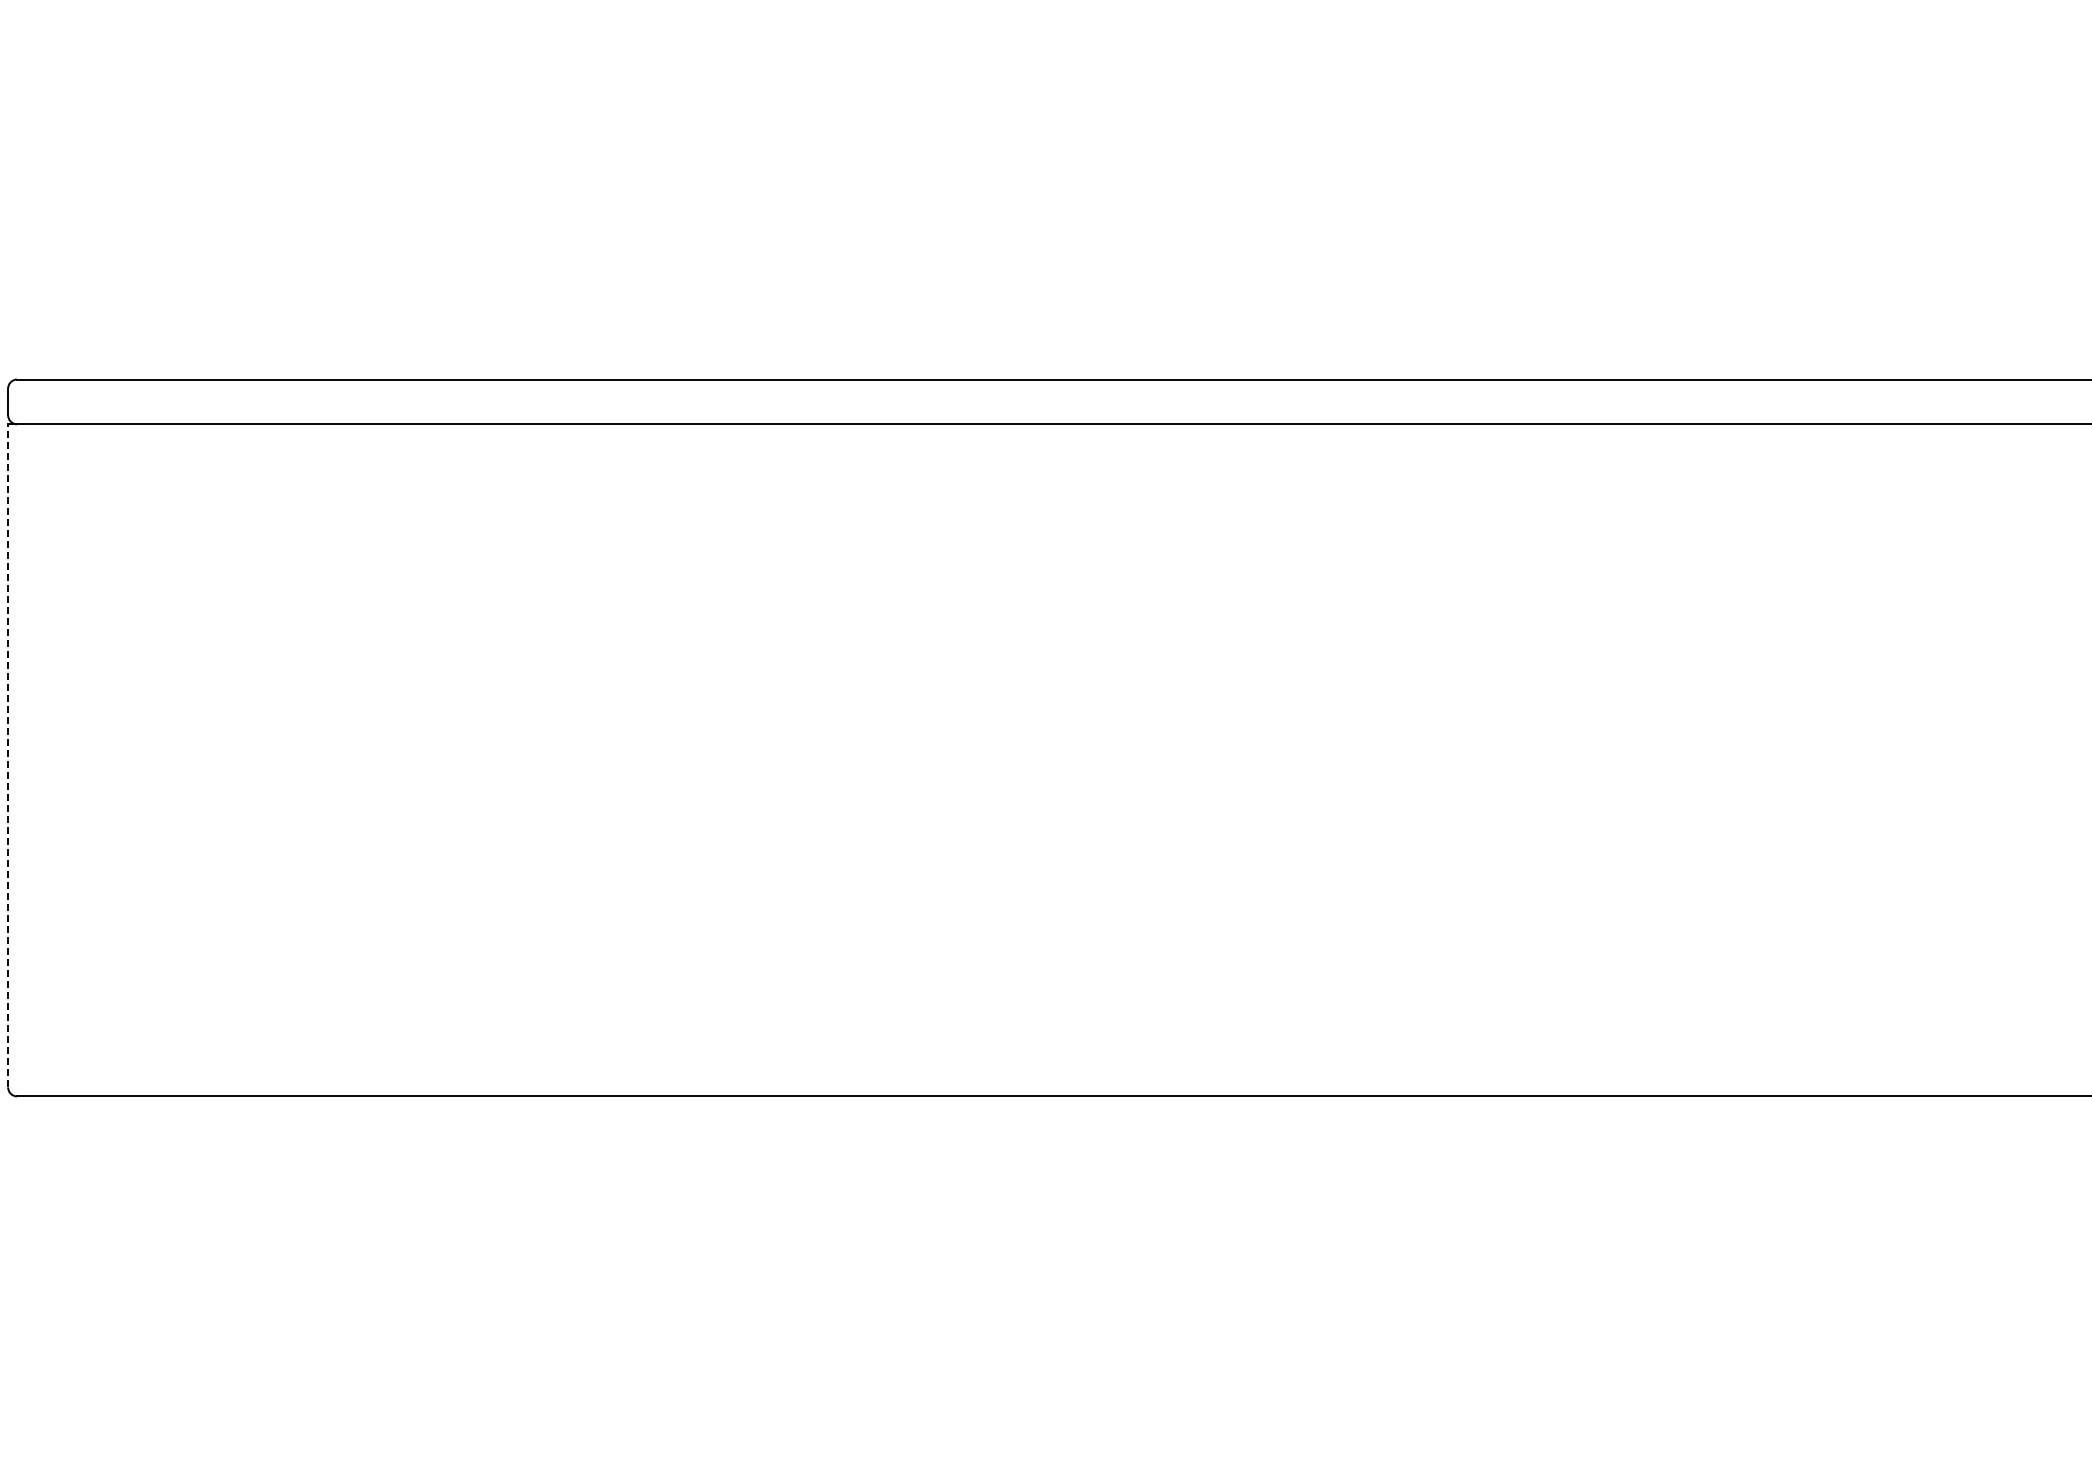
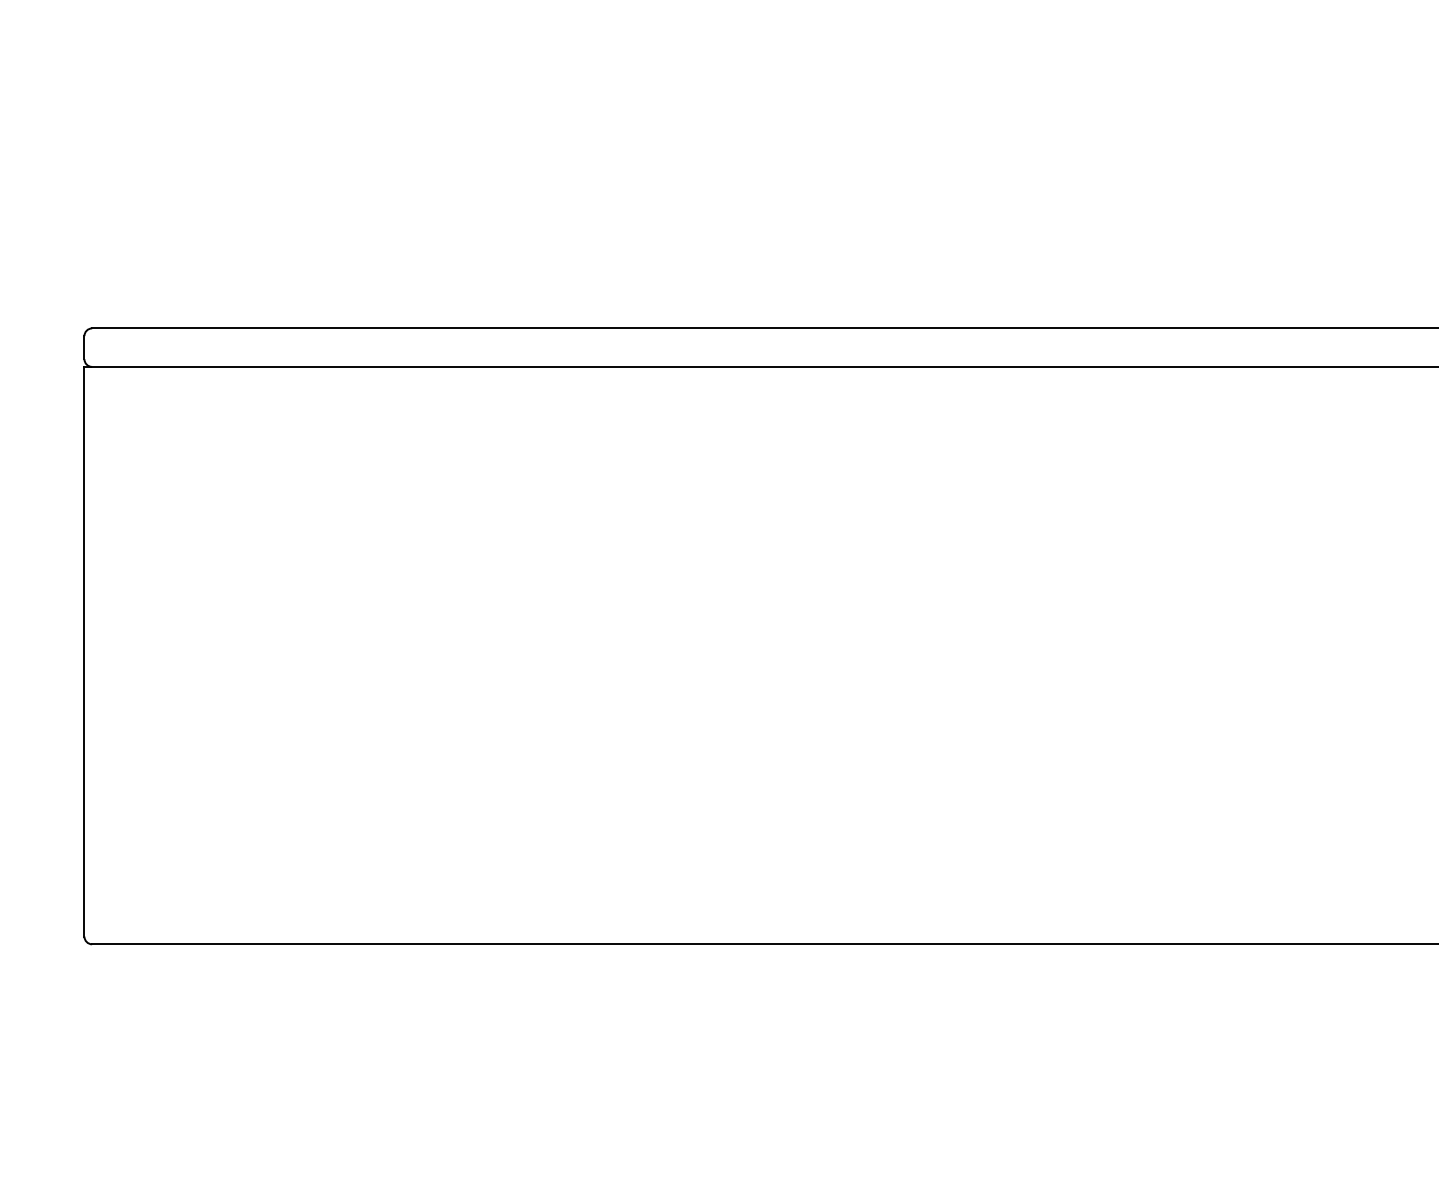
line: (8, 755) -> (84, 651), dashed -> solid

